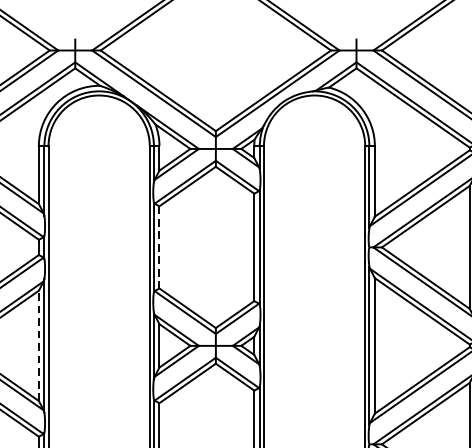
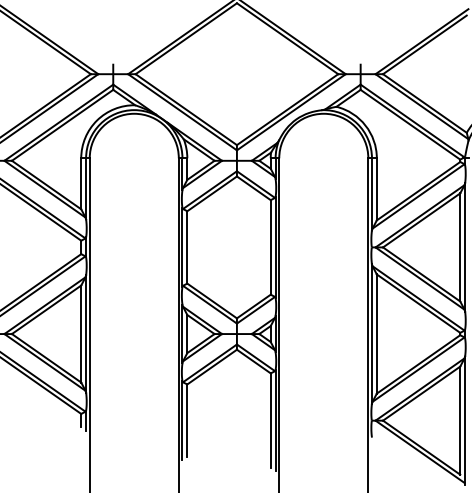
line: (159, 247) -> (187, 247), dashed -> solid
line: (39, 346) -> (81, 334), dashed -> solid

